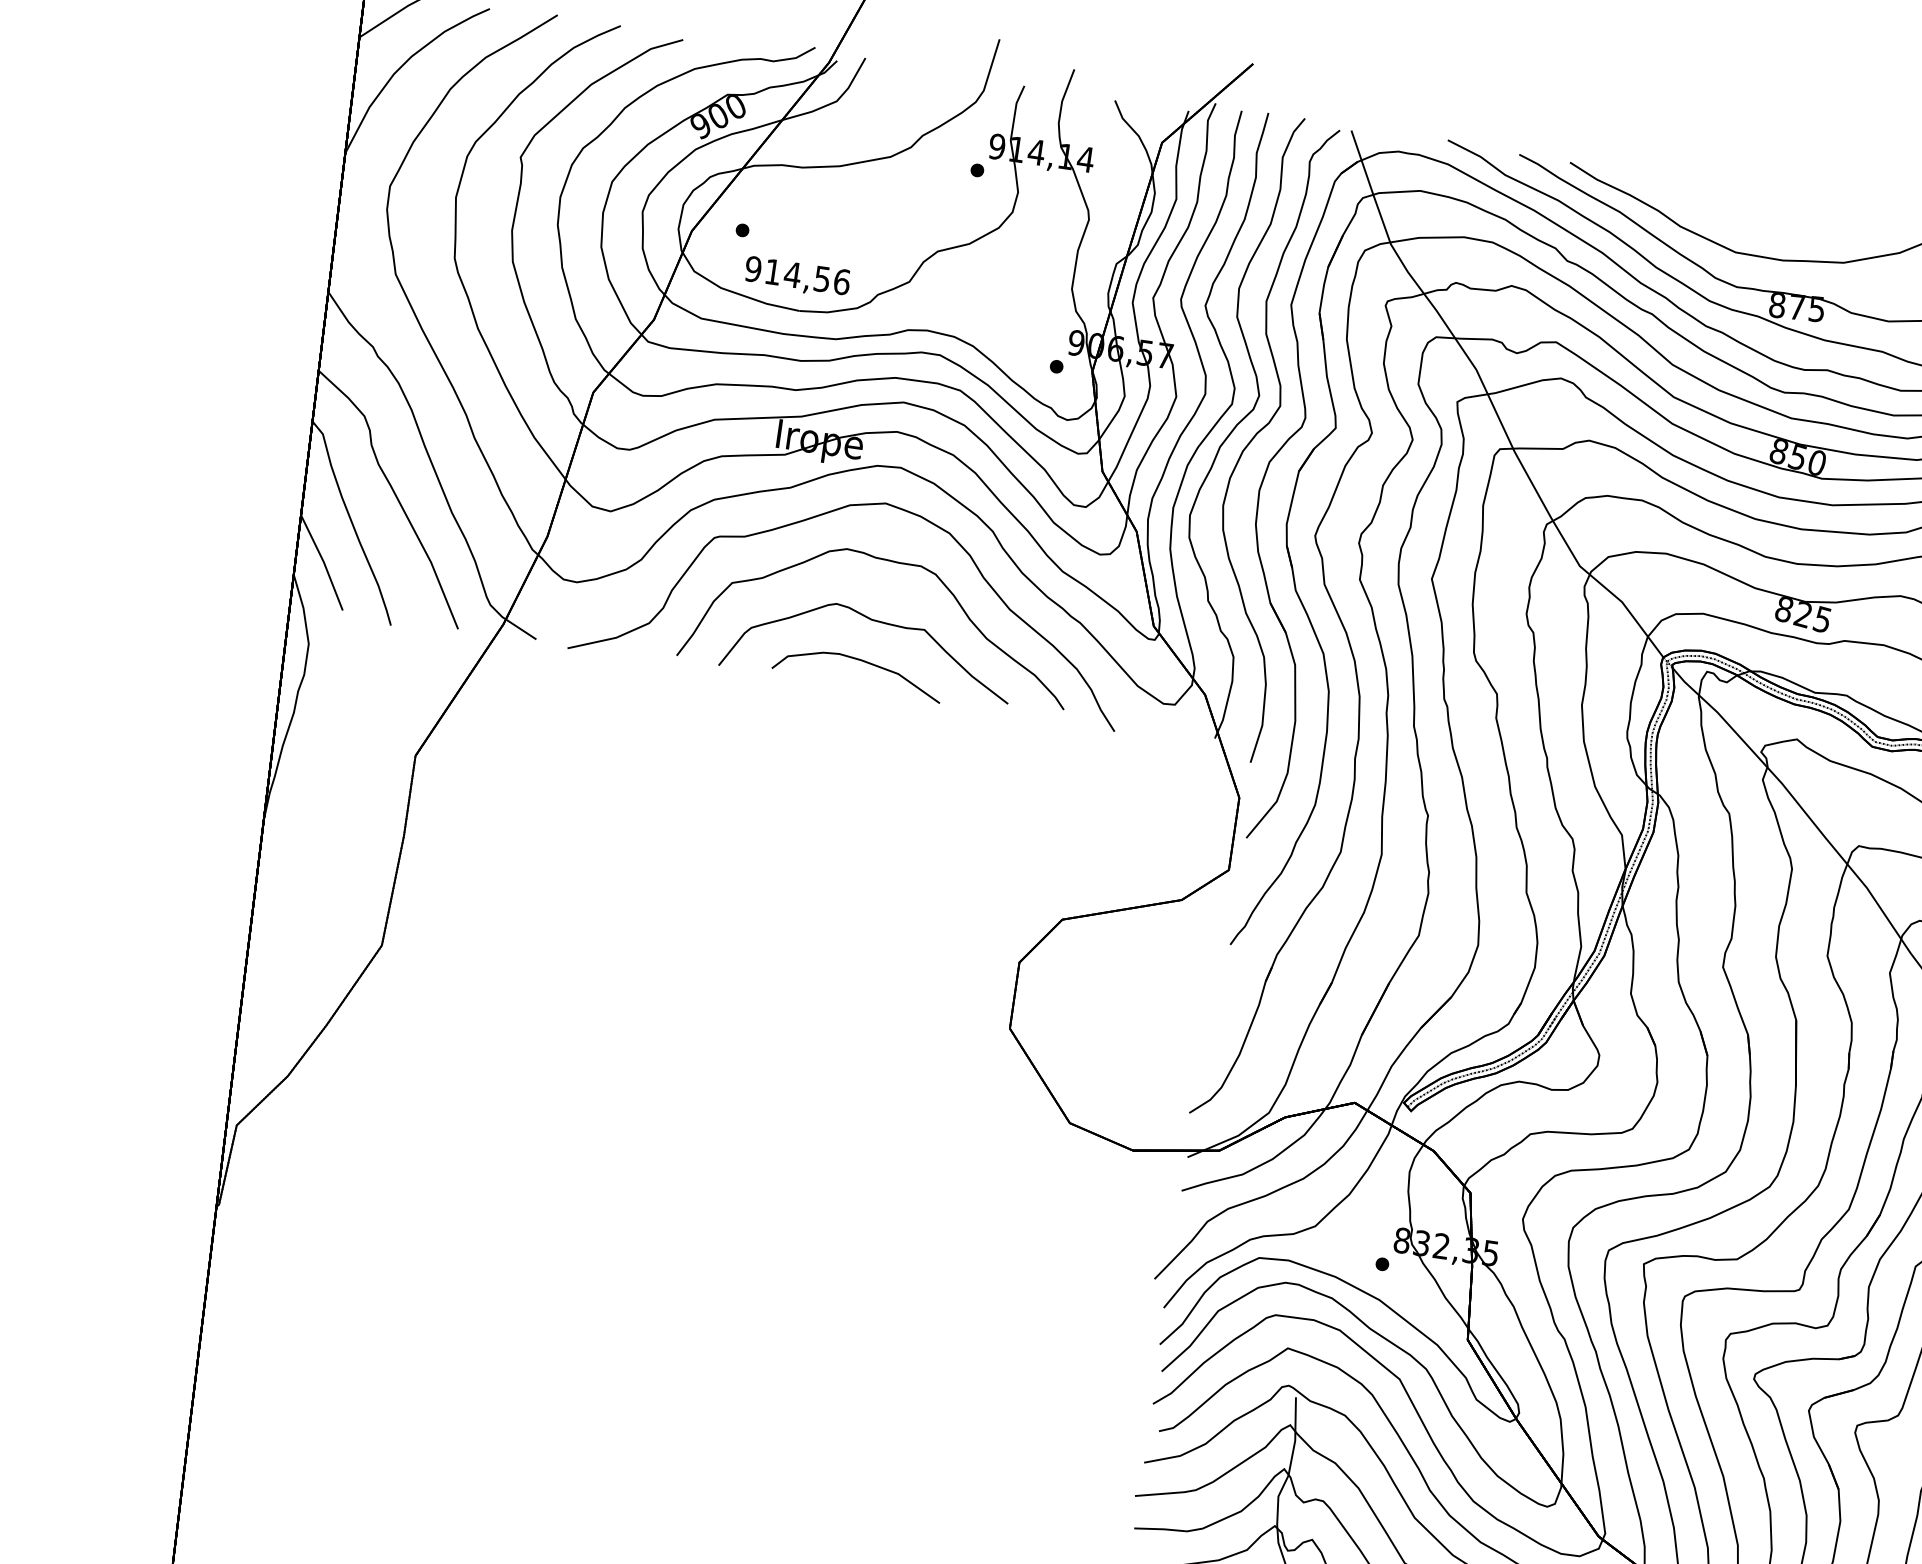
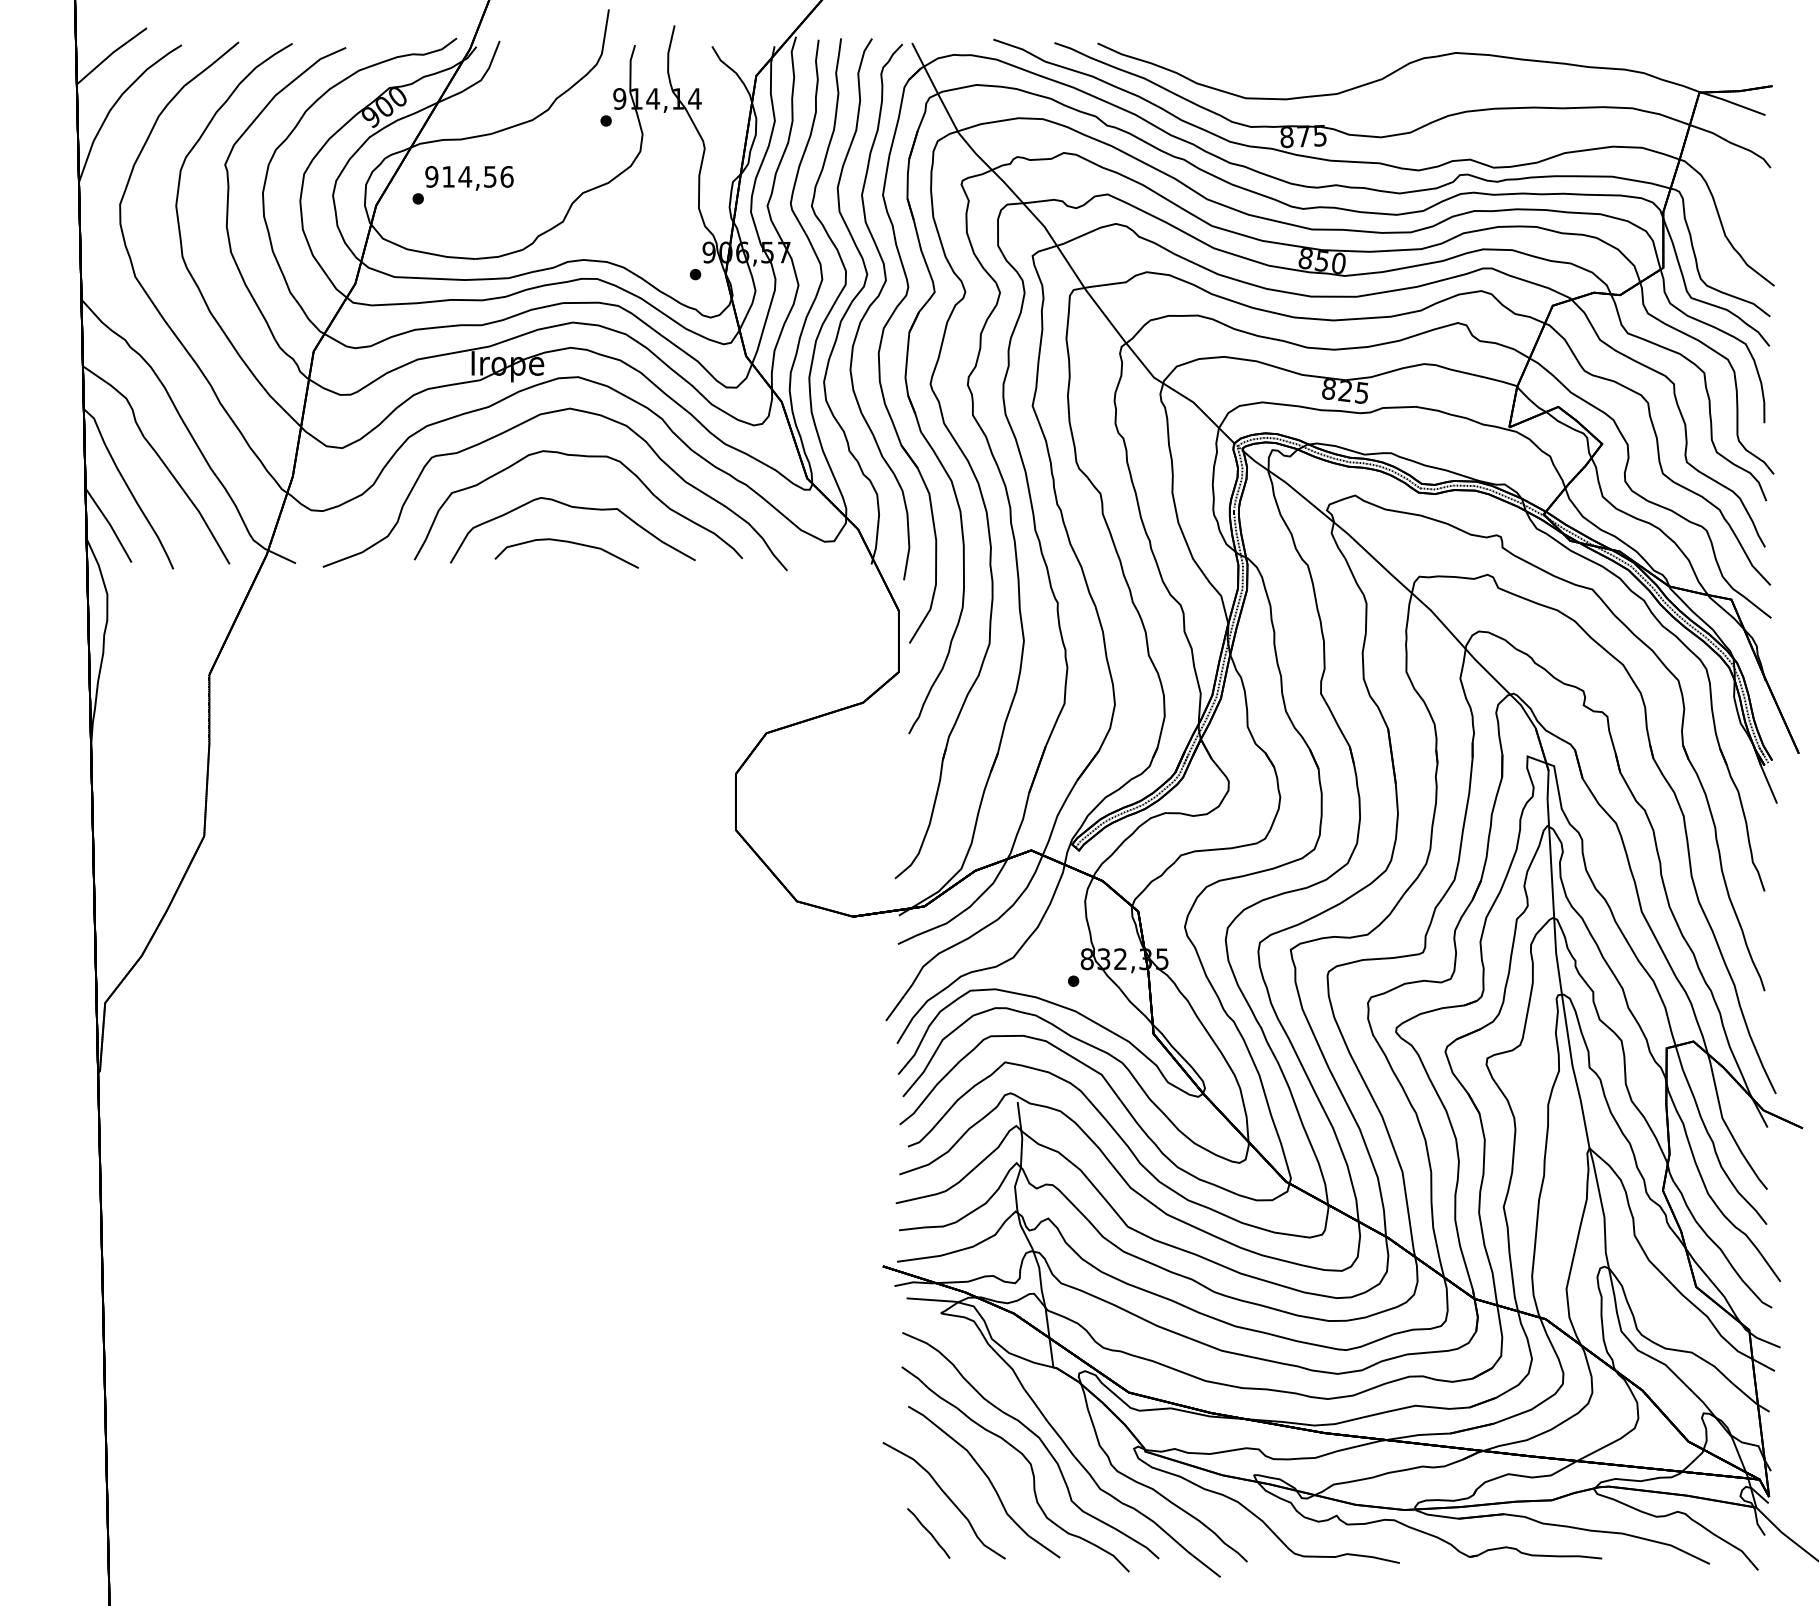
text: (797, 277) -> (469, 178), moved

